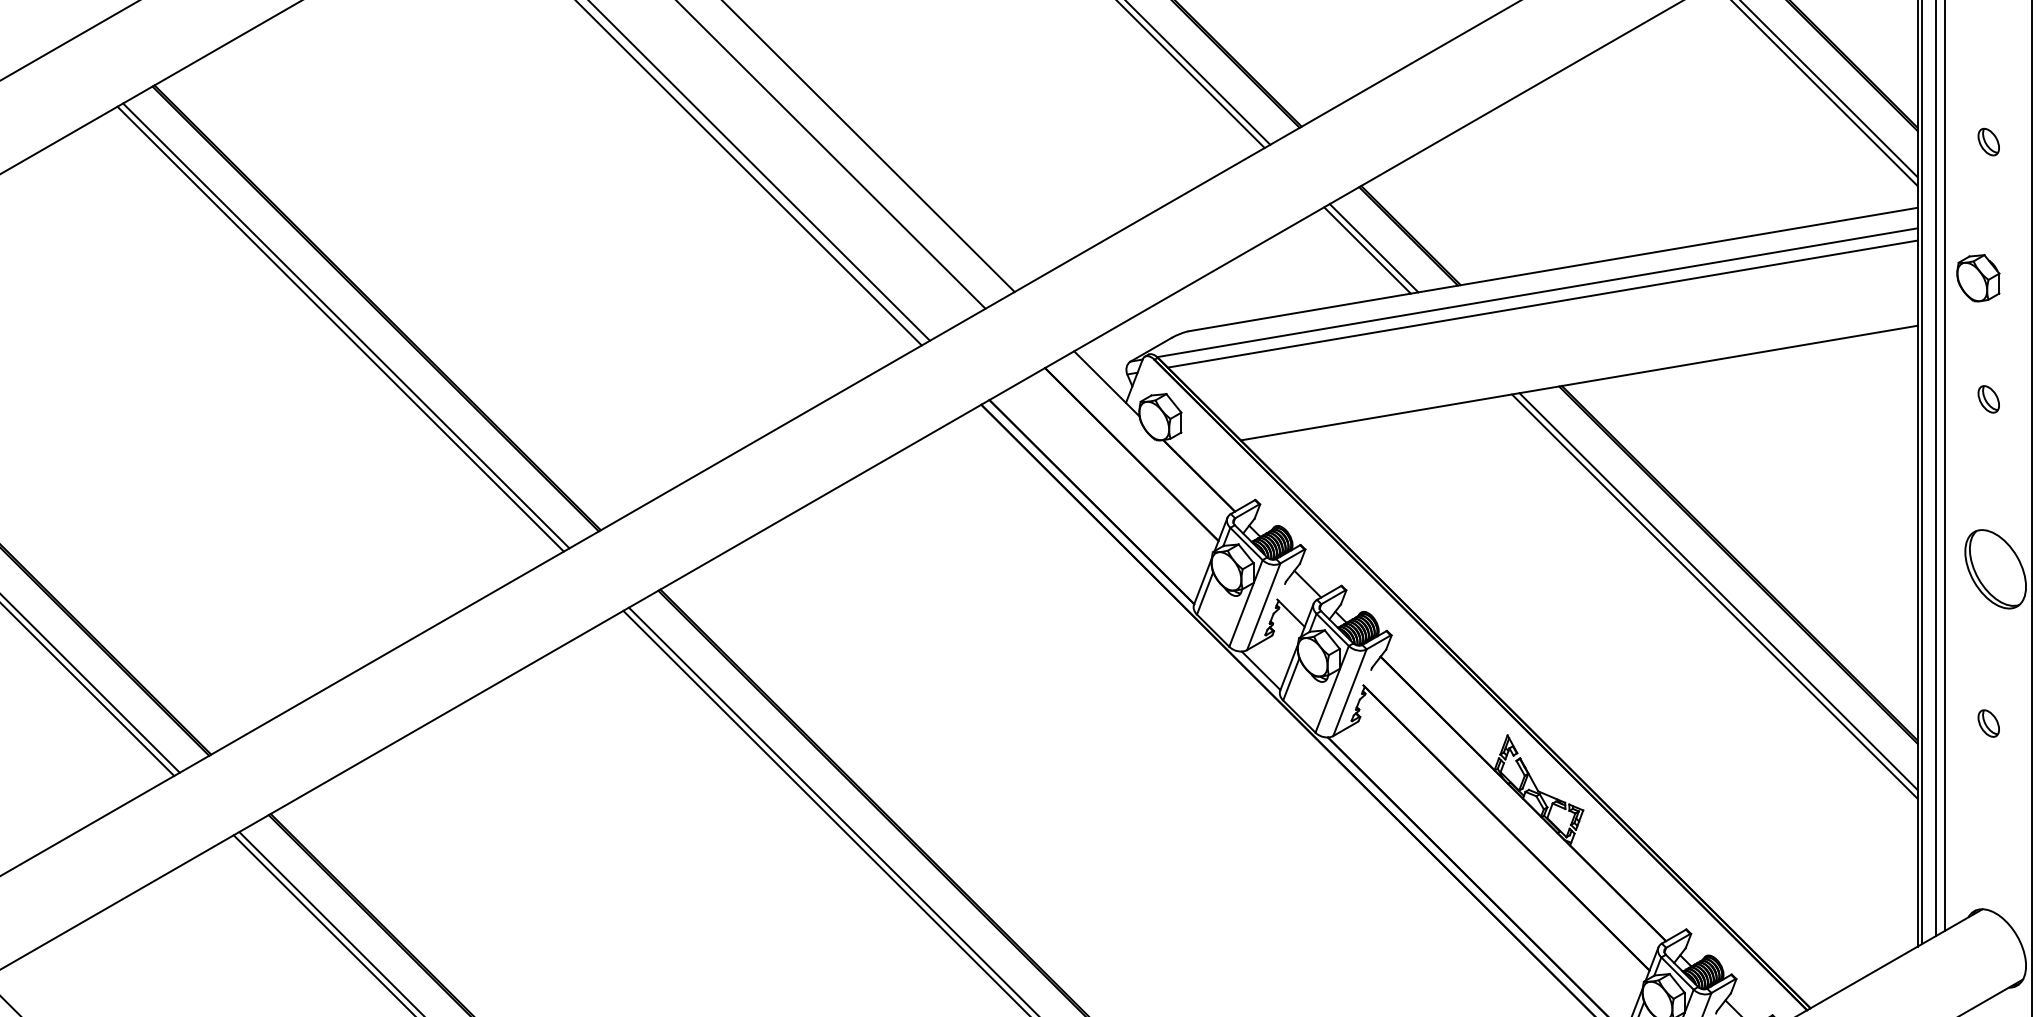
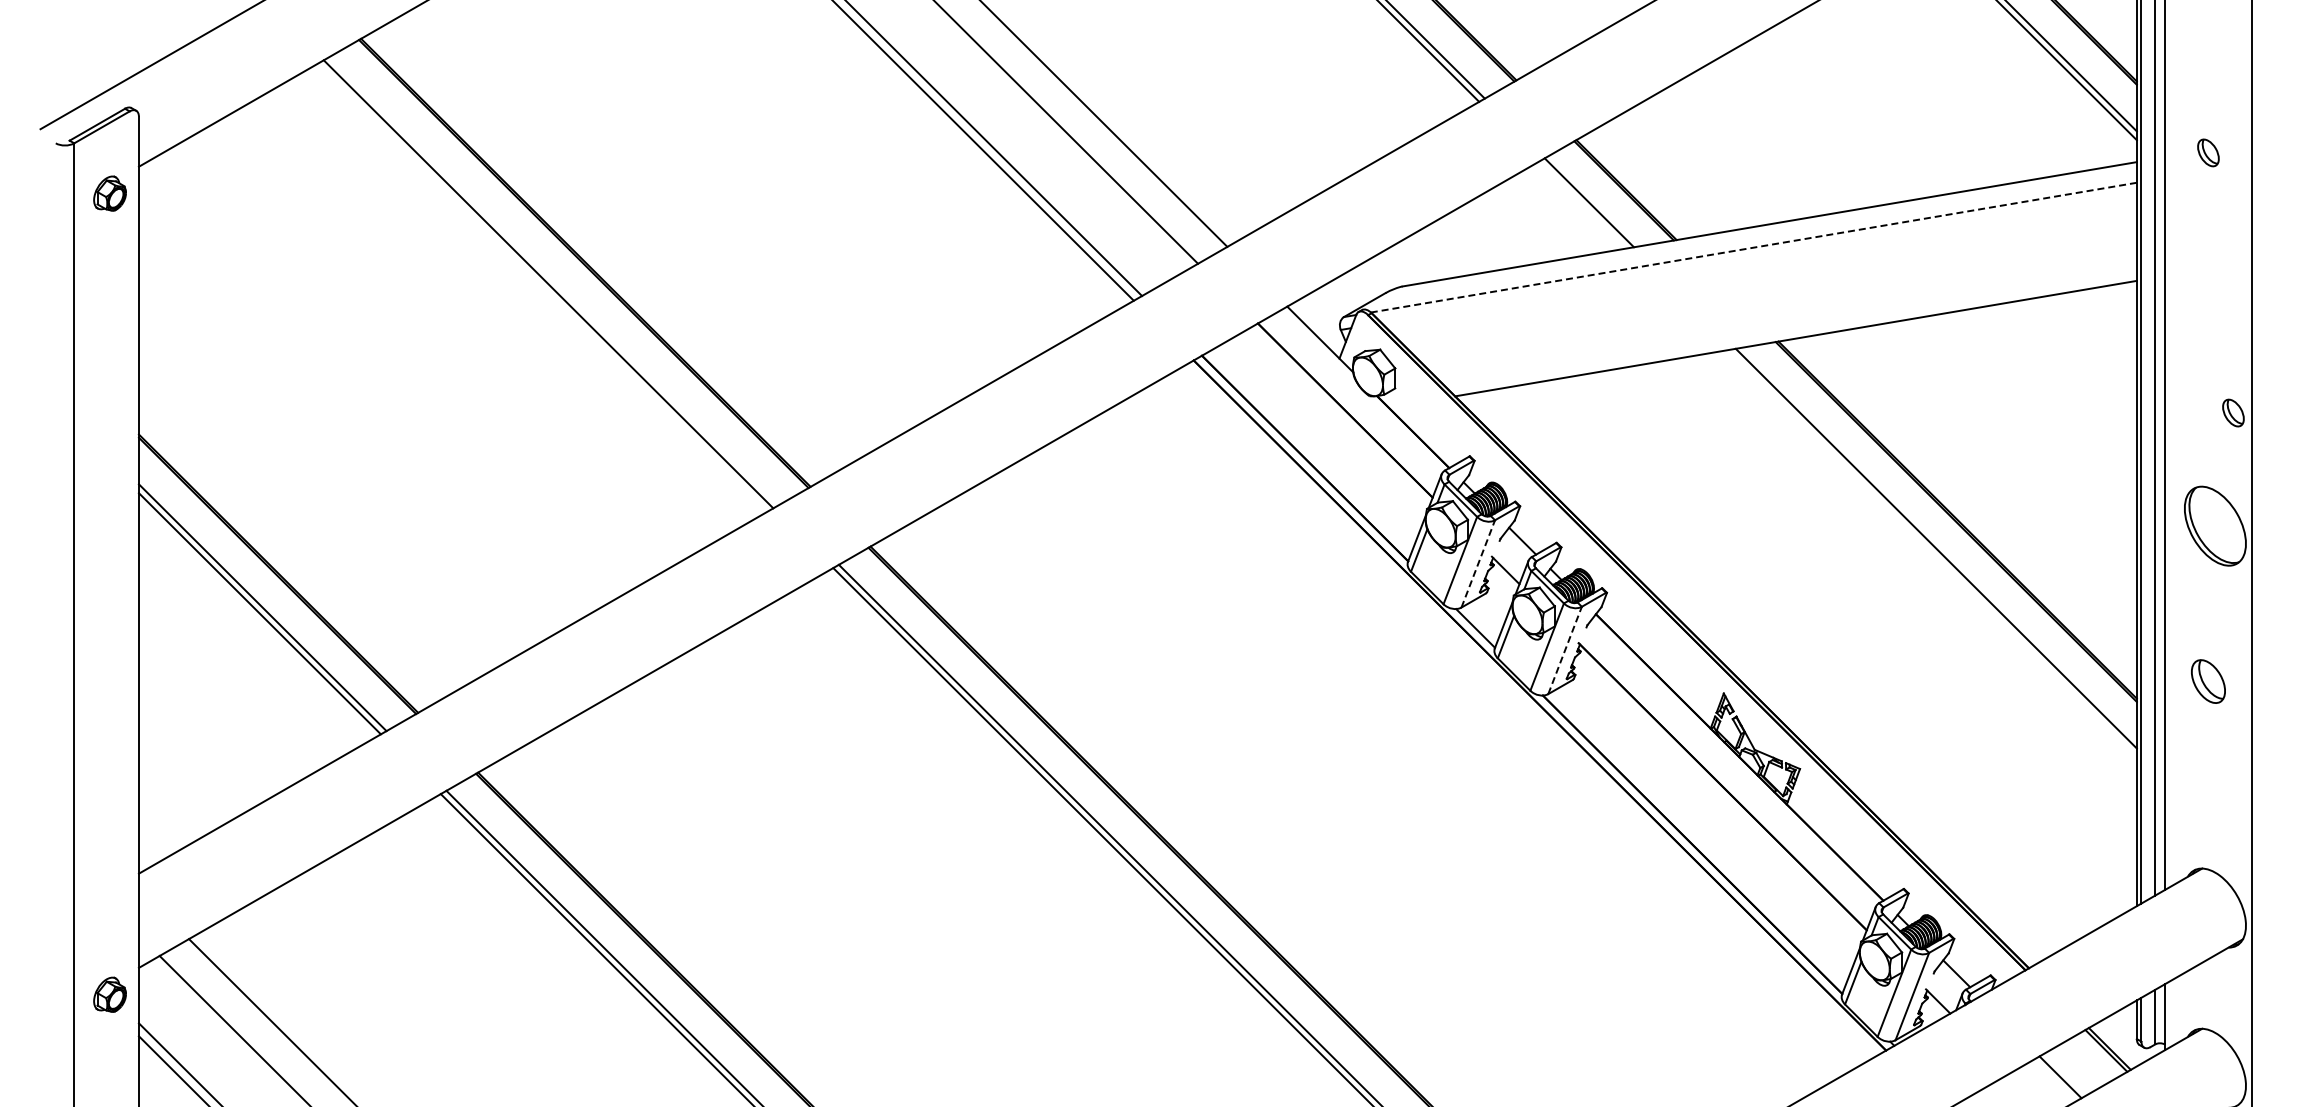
part: (1988, 141) -> (2208, 152), moved
line: (1367, 249) -> (1582, 204), removed
part: (1977, 277) -> (2197, 232), removed
line: (1537, 292) -> (1753, 247), solid -> dashed
line: (1542, 304) -> (1758, 259), removed
line: (346, 326) -> (554, 281), removed
part: (1988, 398) -> (2233, 412), moved
line: (1714, 596) -> (1932, 553), removed
line: (1264, 606) -> (1478, 563), solid -> dashed
line: (1350, 692) -> (1565, 650), solid -> dashed
part: (1988, 723) -> (2208, 681), size x1.6

